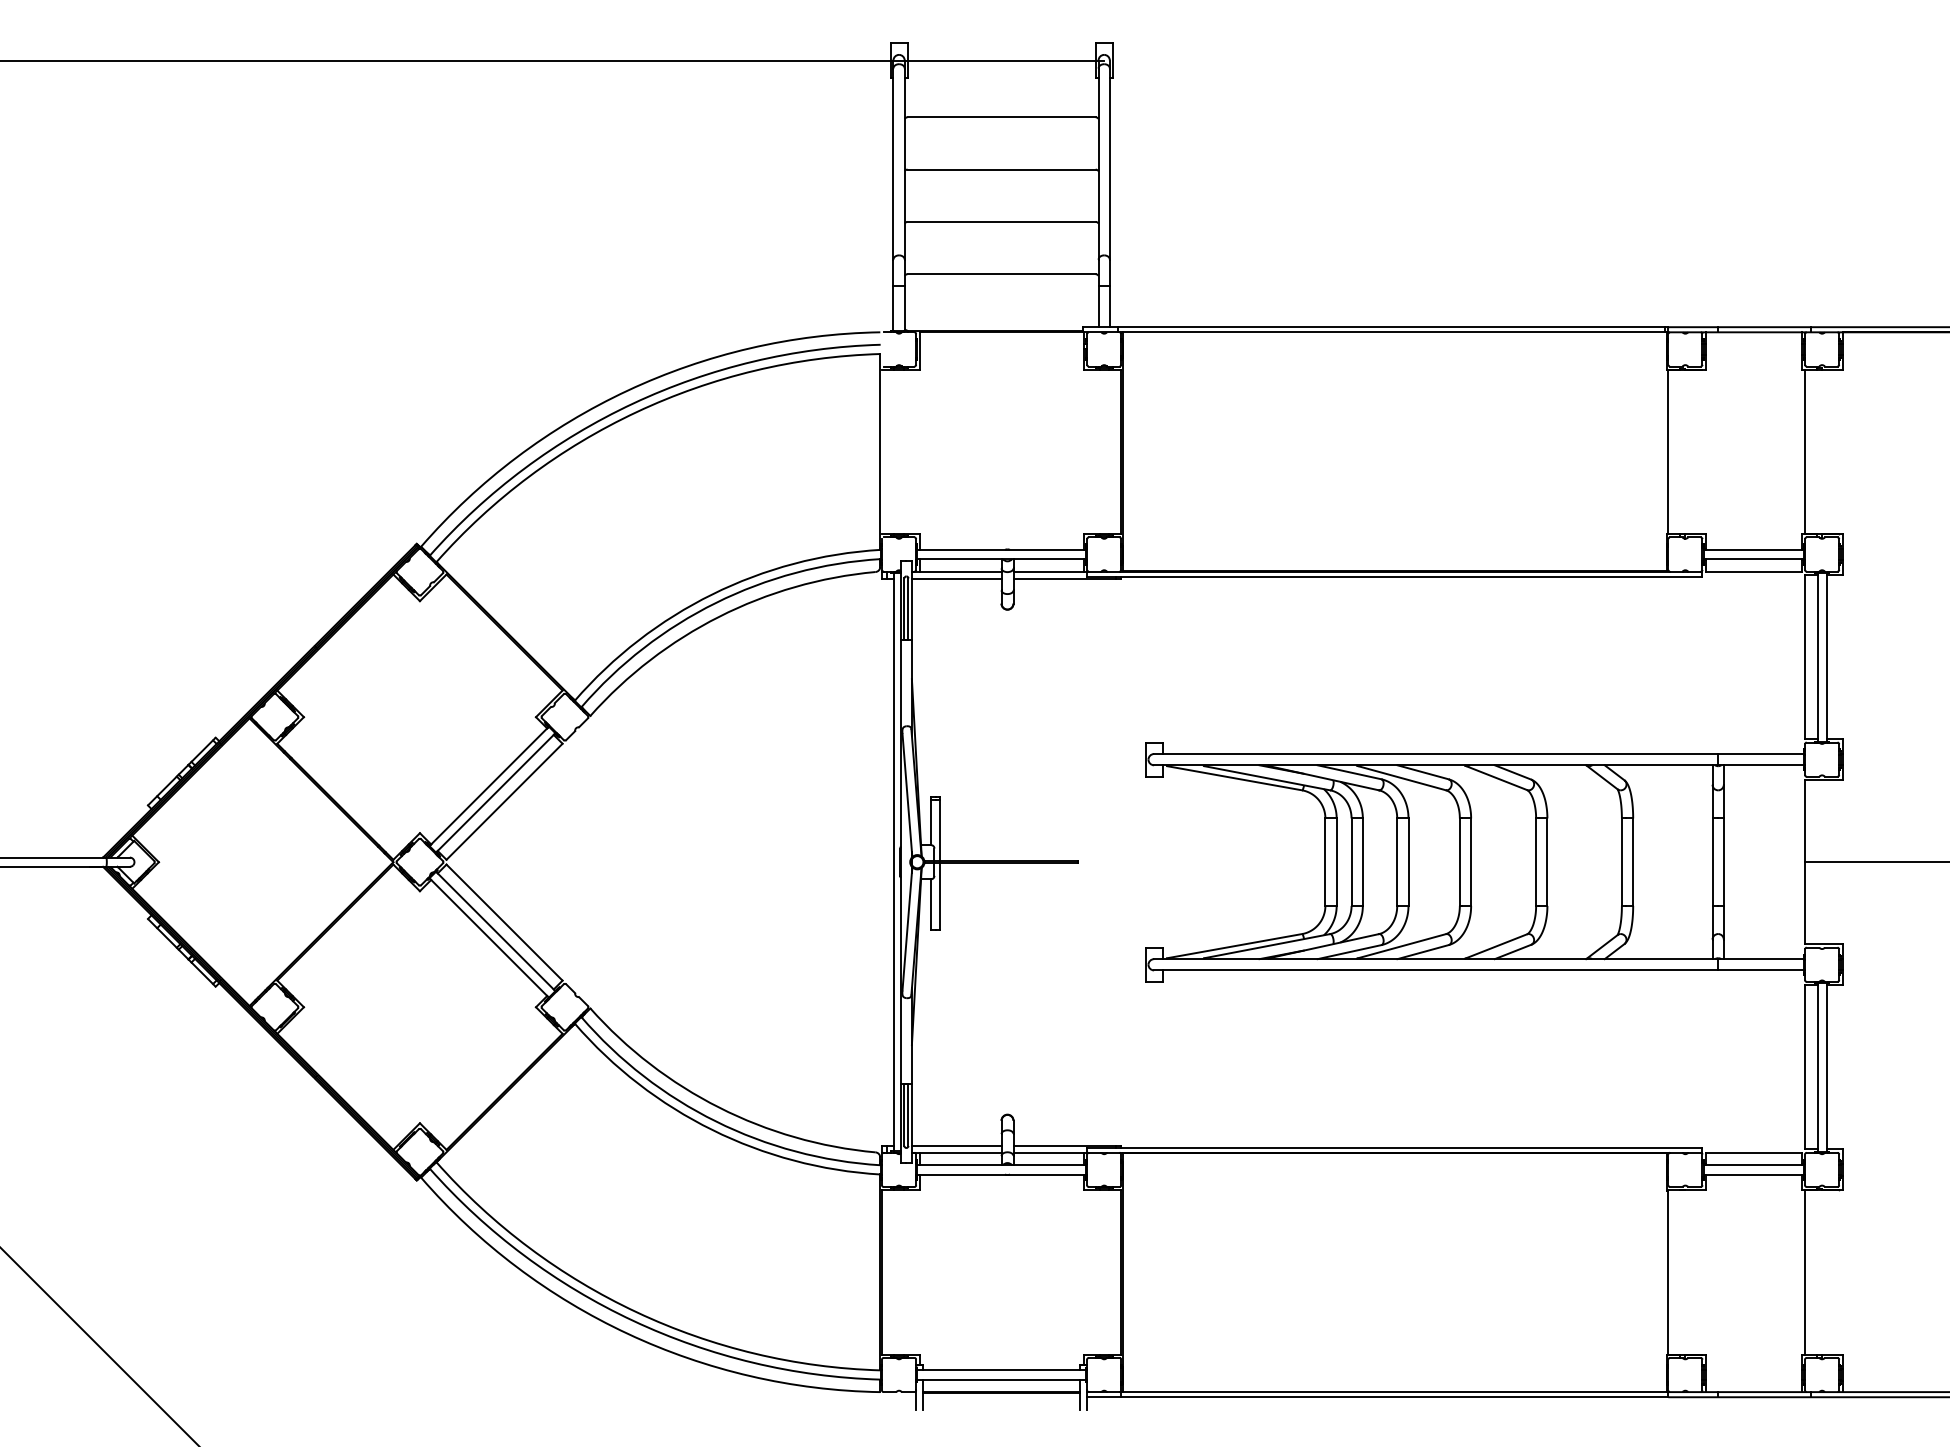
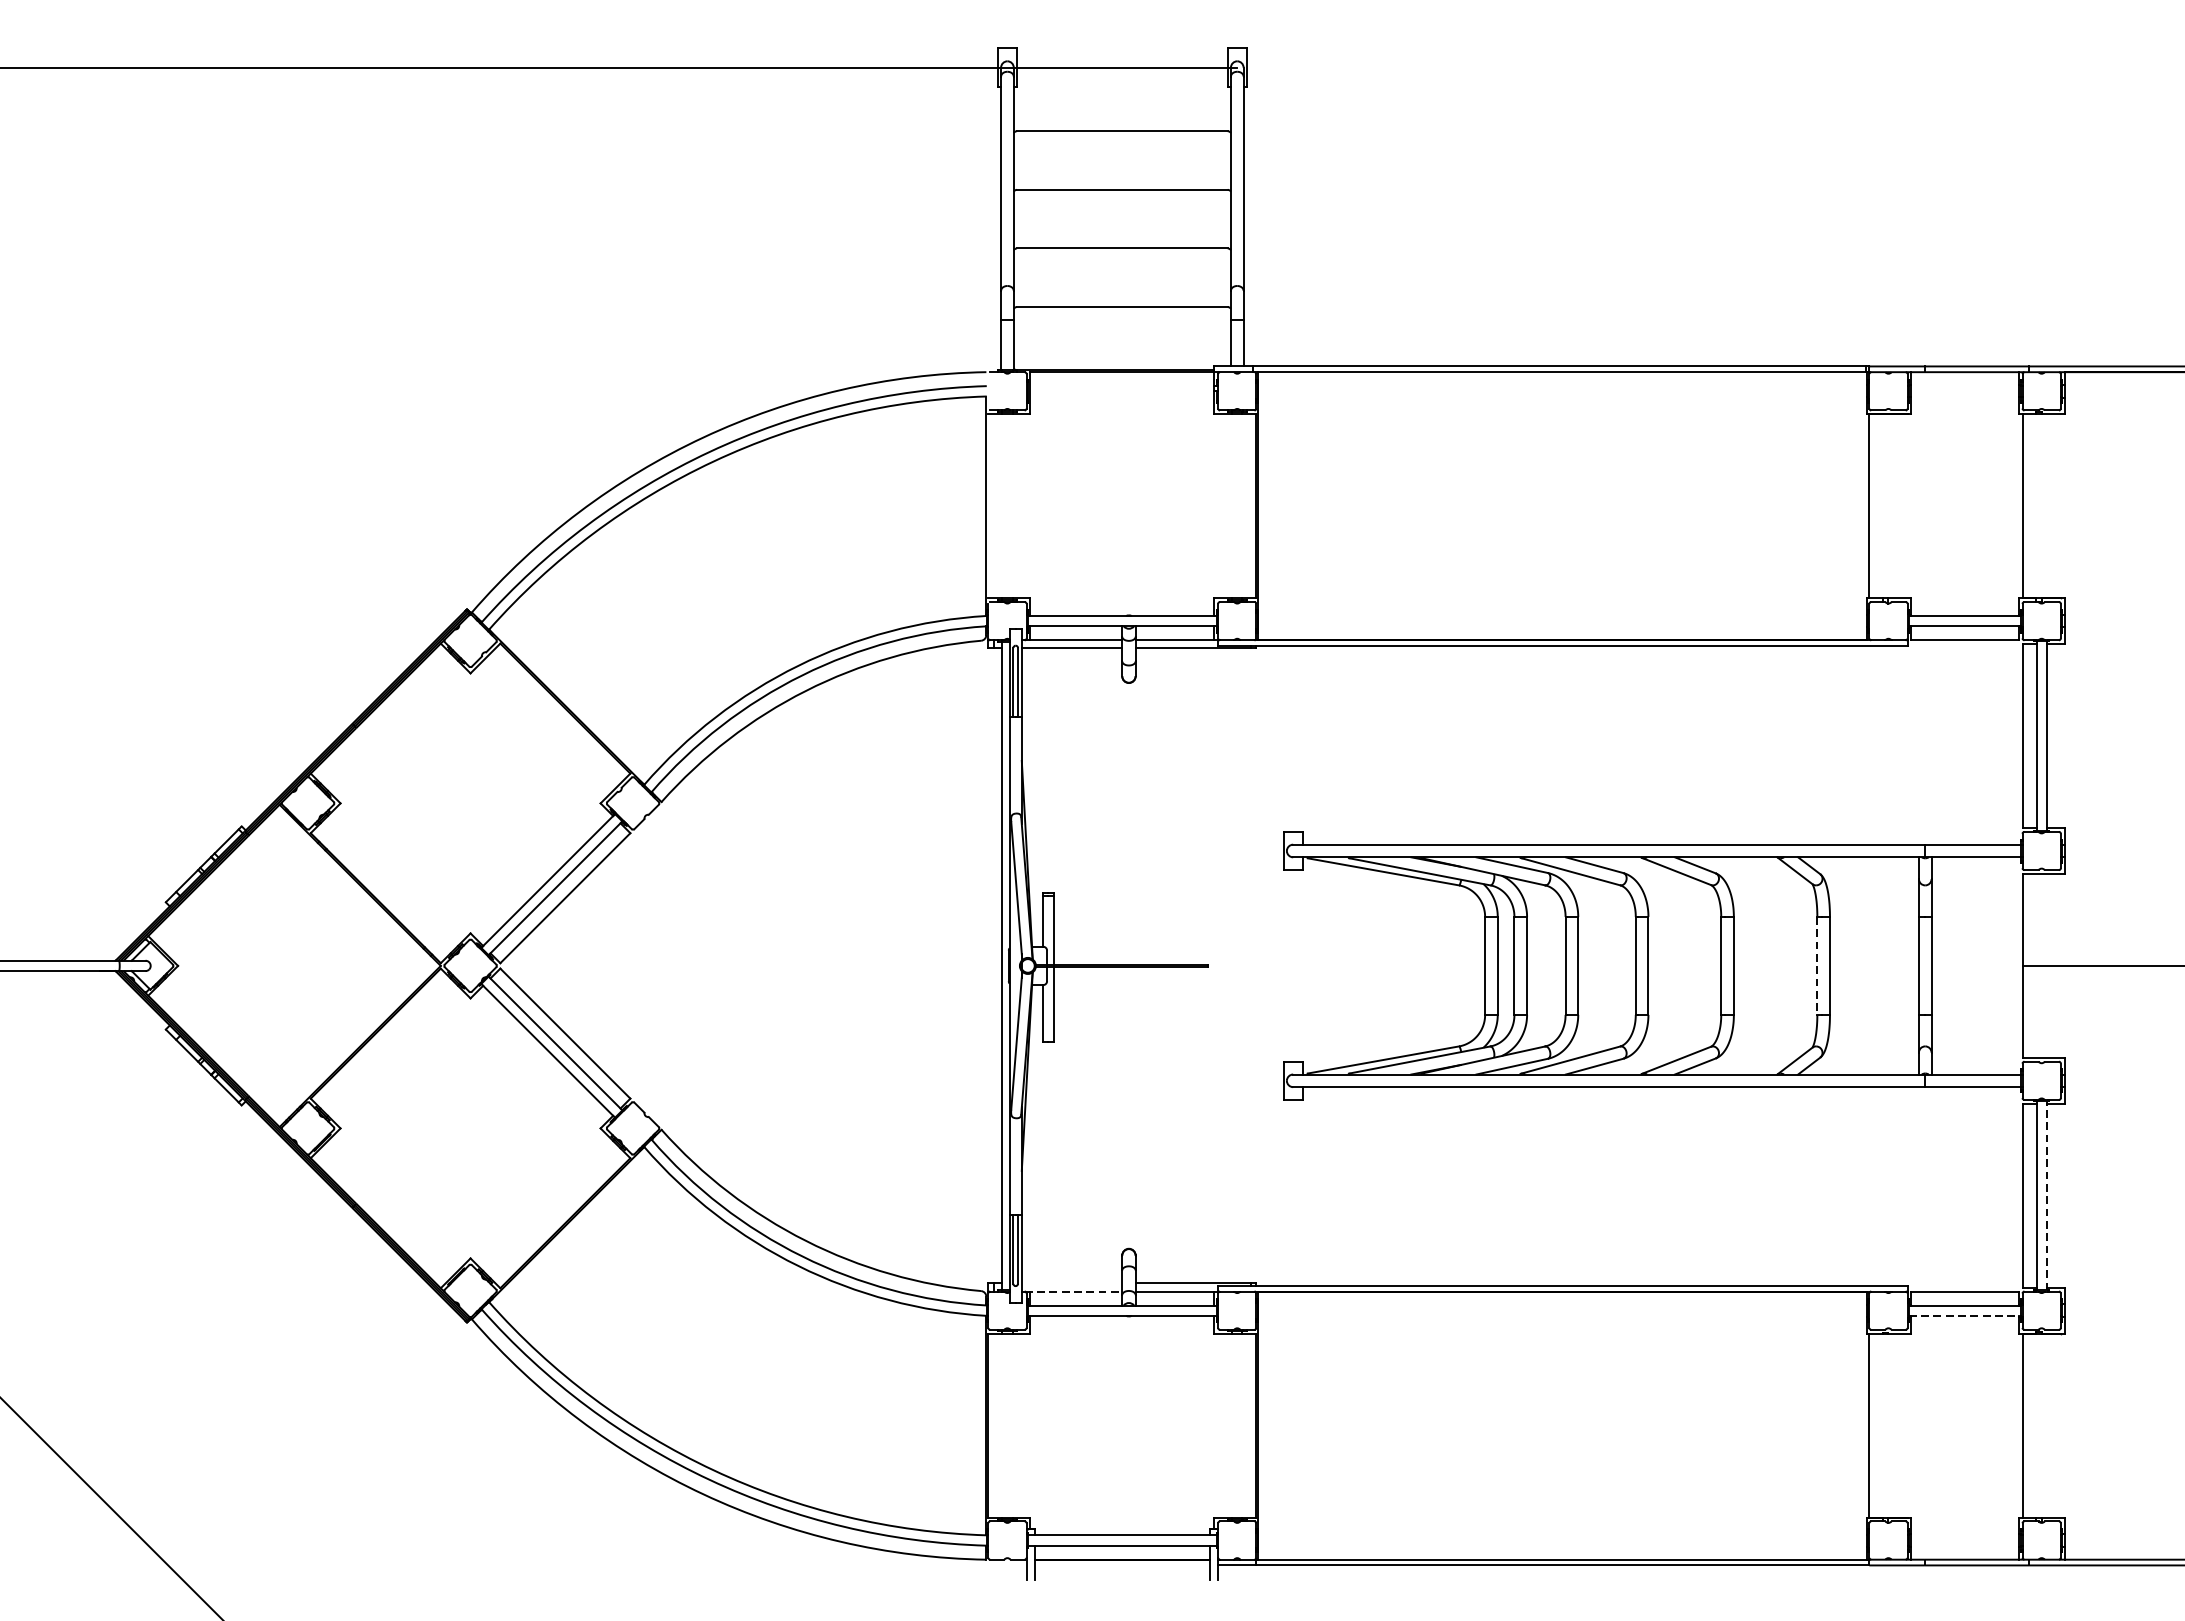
line: (1621, 862) -> (1816, 966), solid -> dashed
line: (1826, 1066) -> (2046, 1194), solid -> dashed
line: (956, 1145) -> (1071, 1283), removed
line: (958, 1152) -> (1074, 1291), solid -> dashed
line: (1754, 1174) -> (1965, 1315), solid -> dashed

